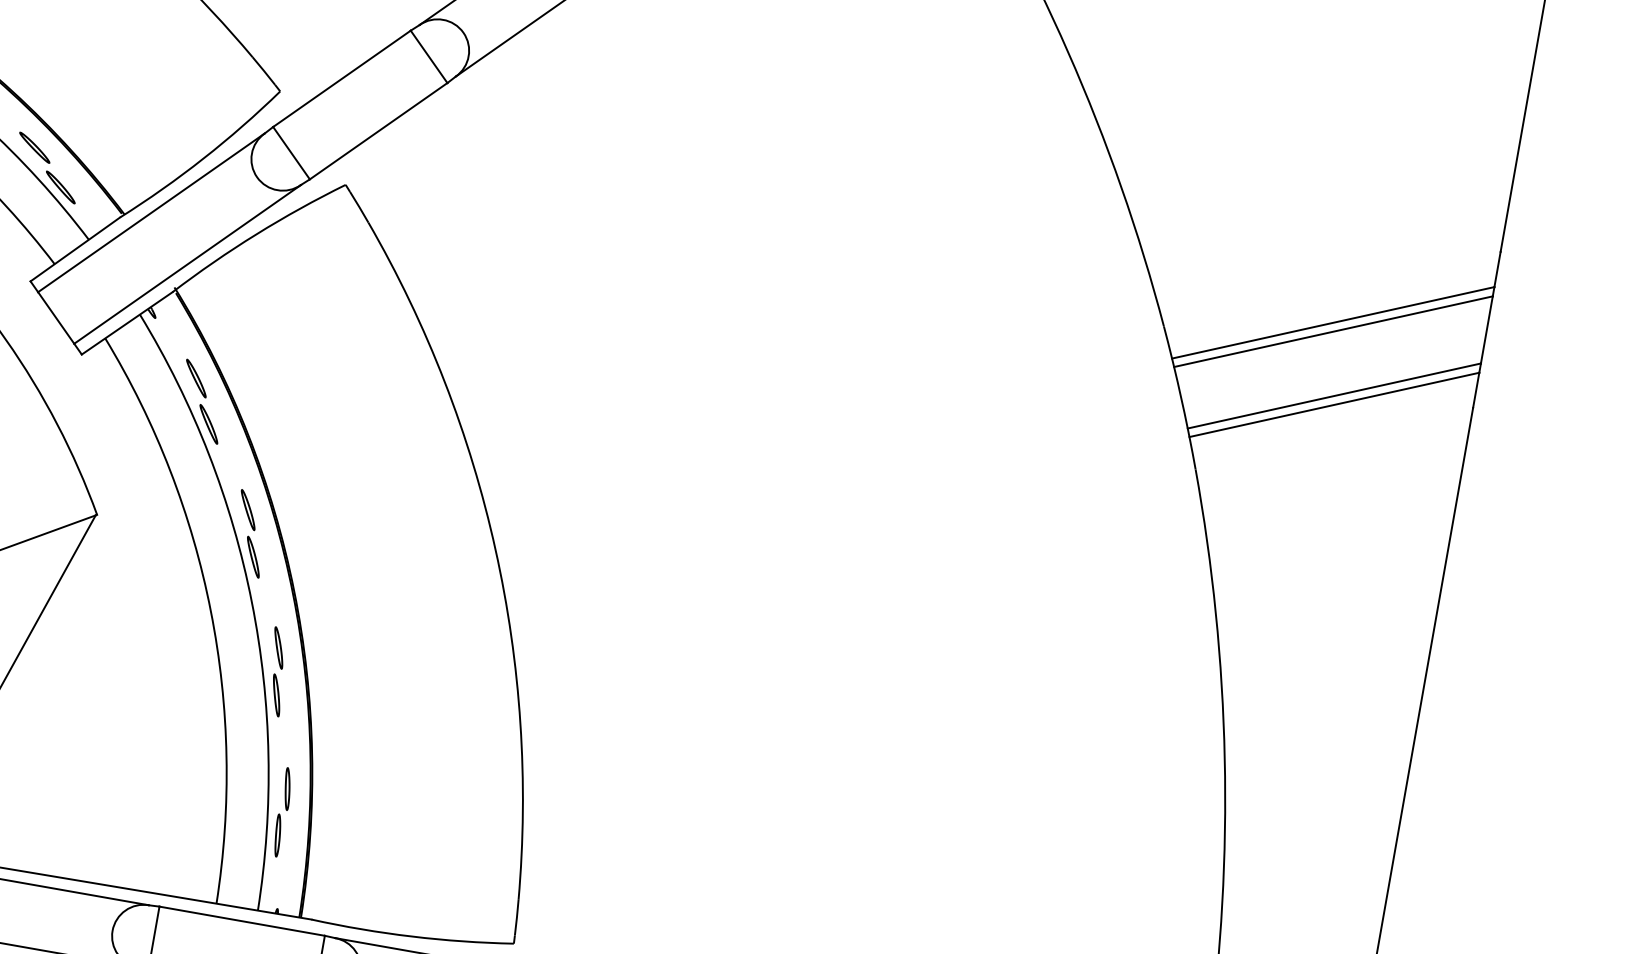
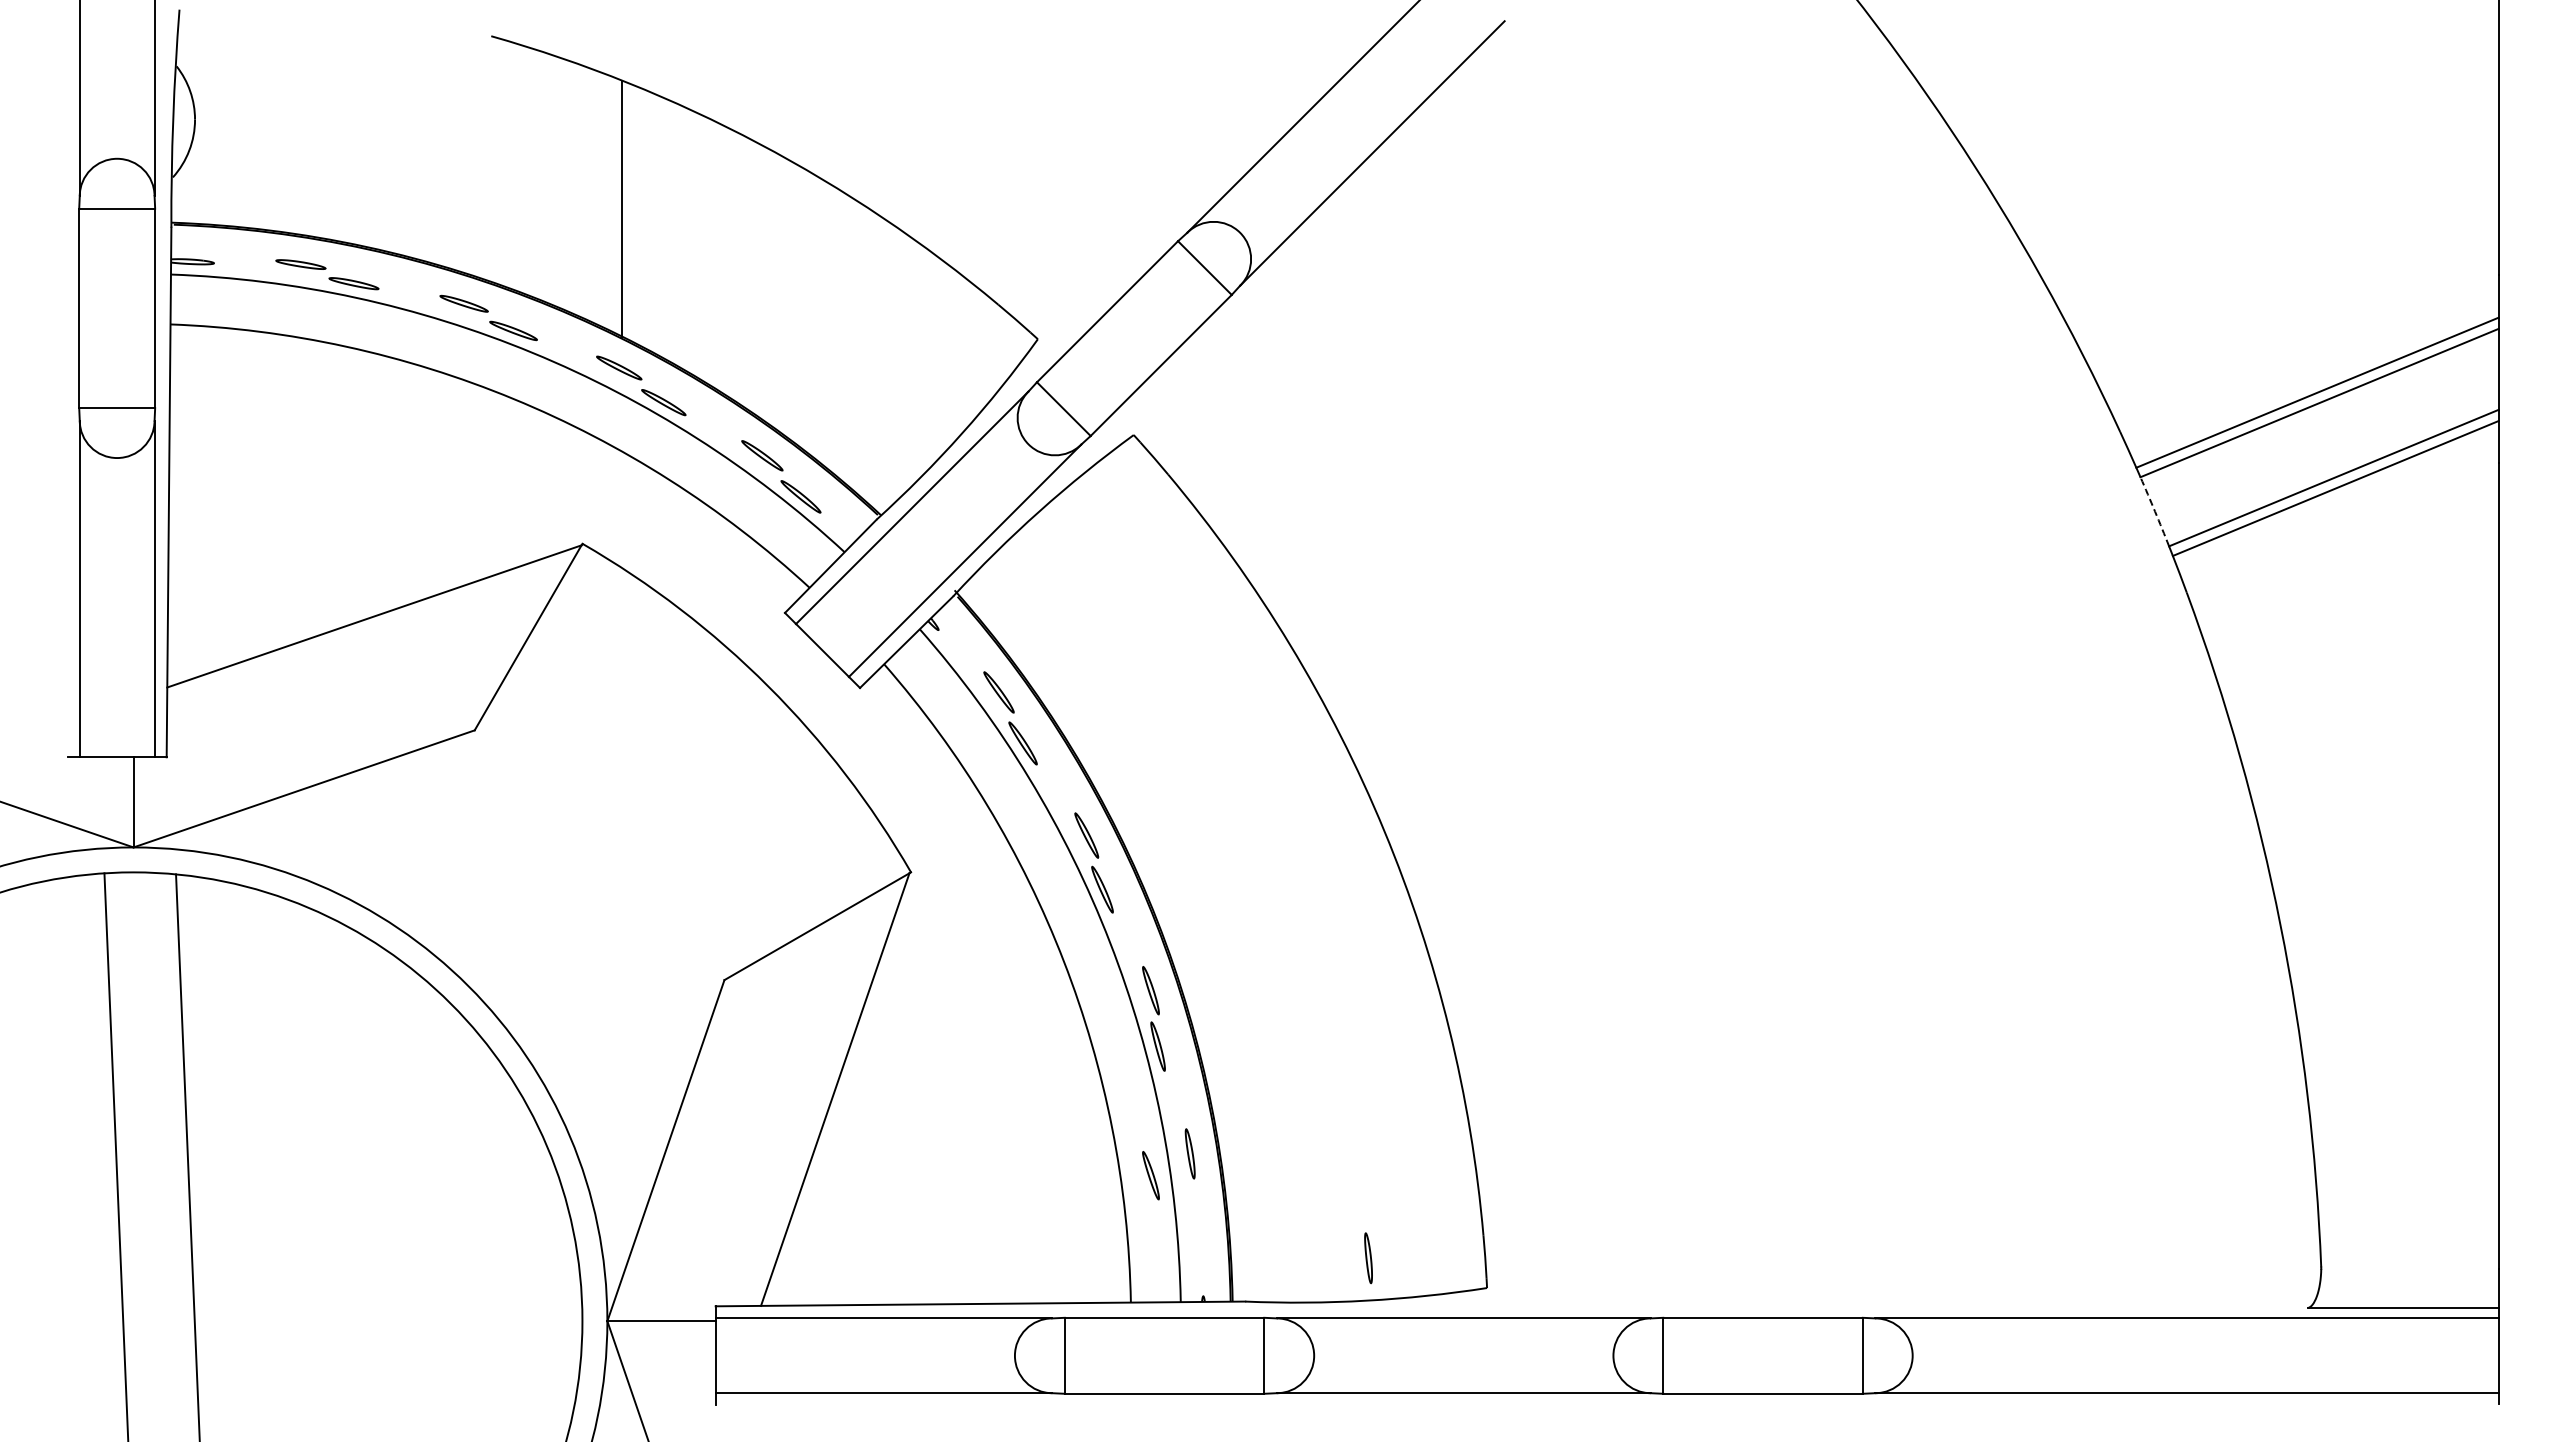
arc: (1181, 397) -> (2155, 511), solid -> dashed
part: (251, 801) -> (1150, 1175), added
part: (277, 835) -> (1368, 1258), moved

